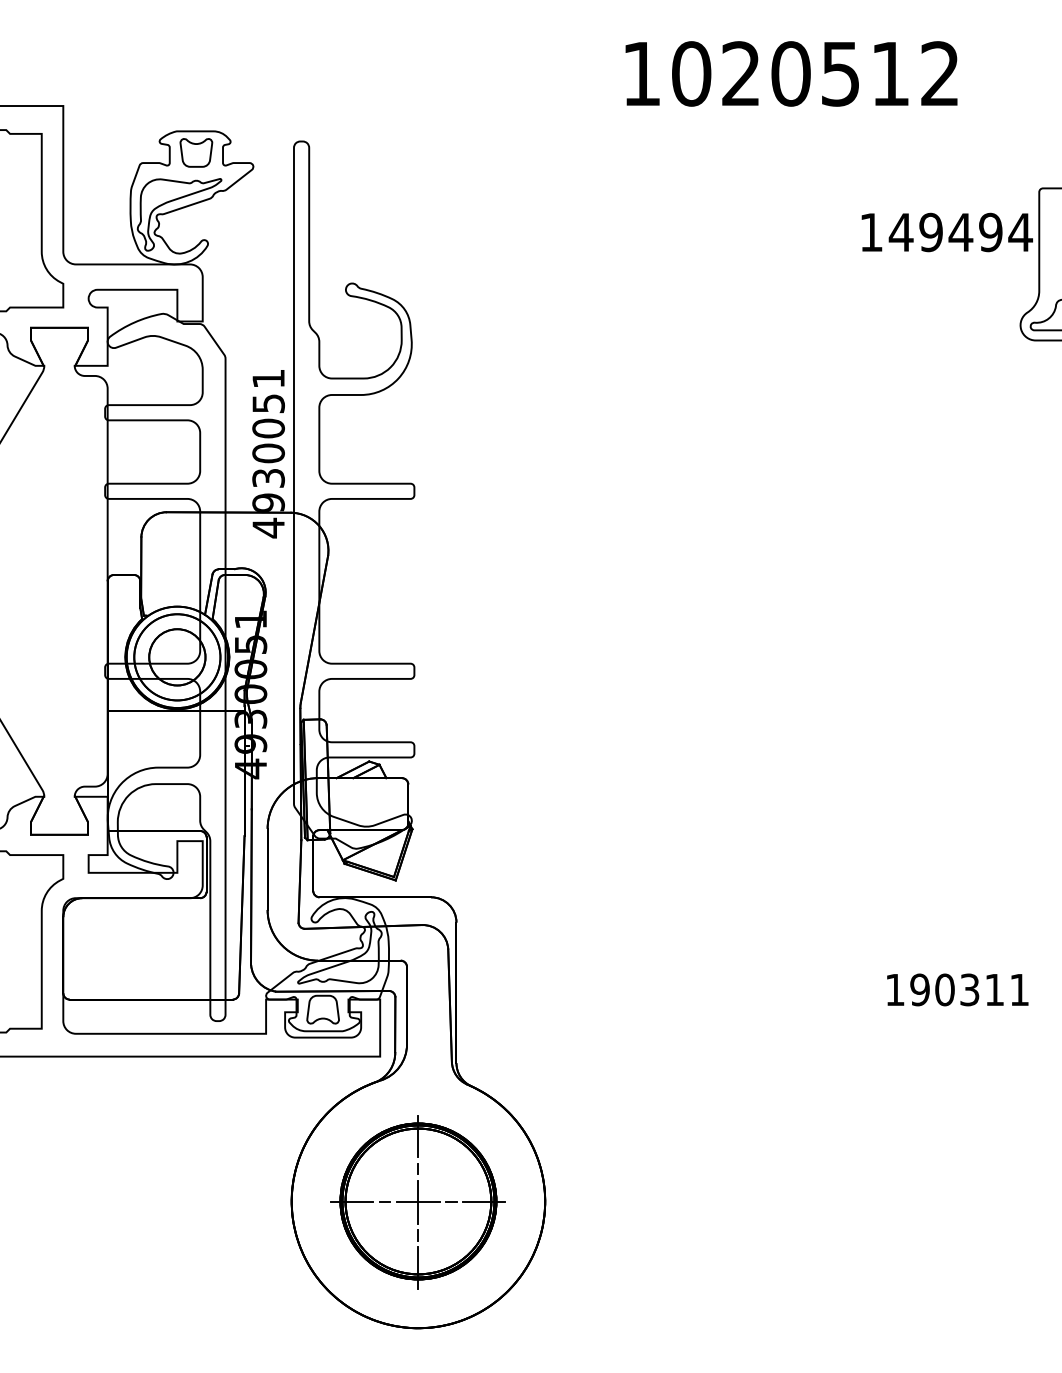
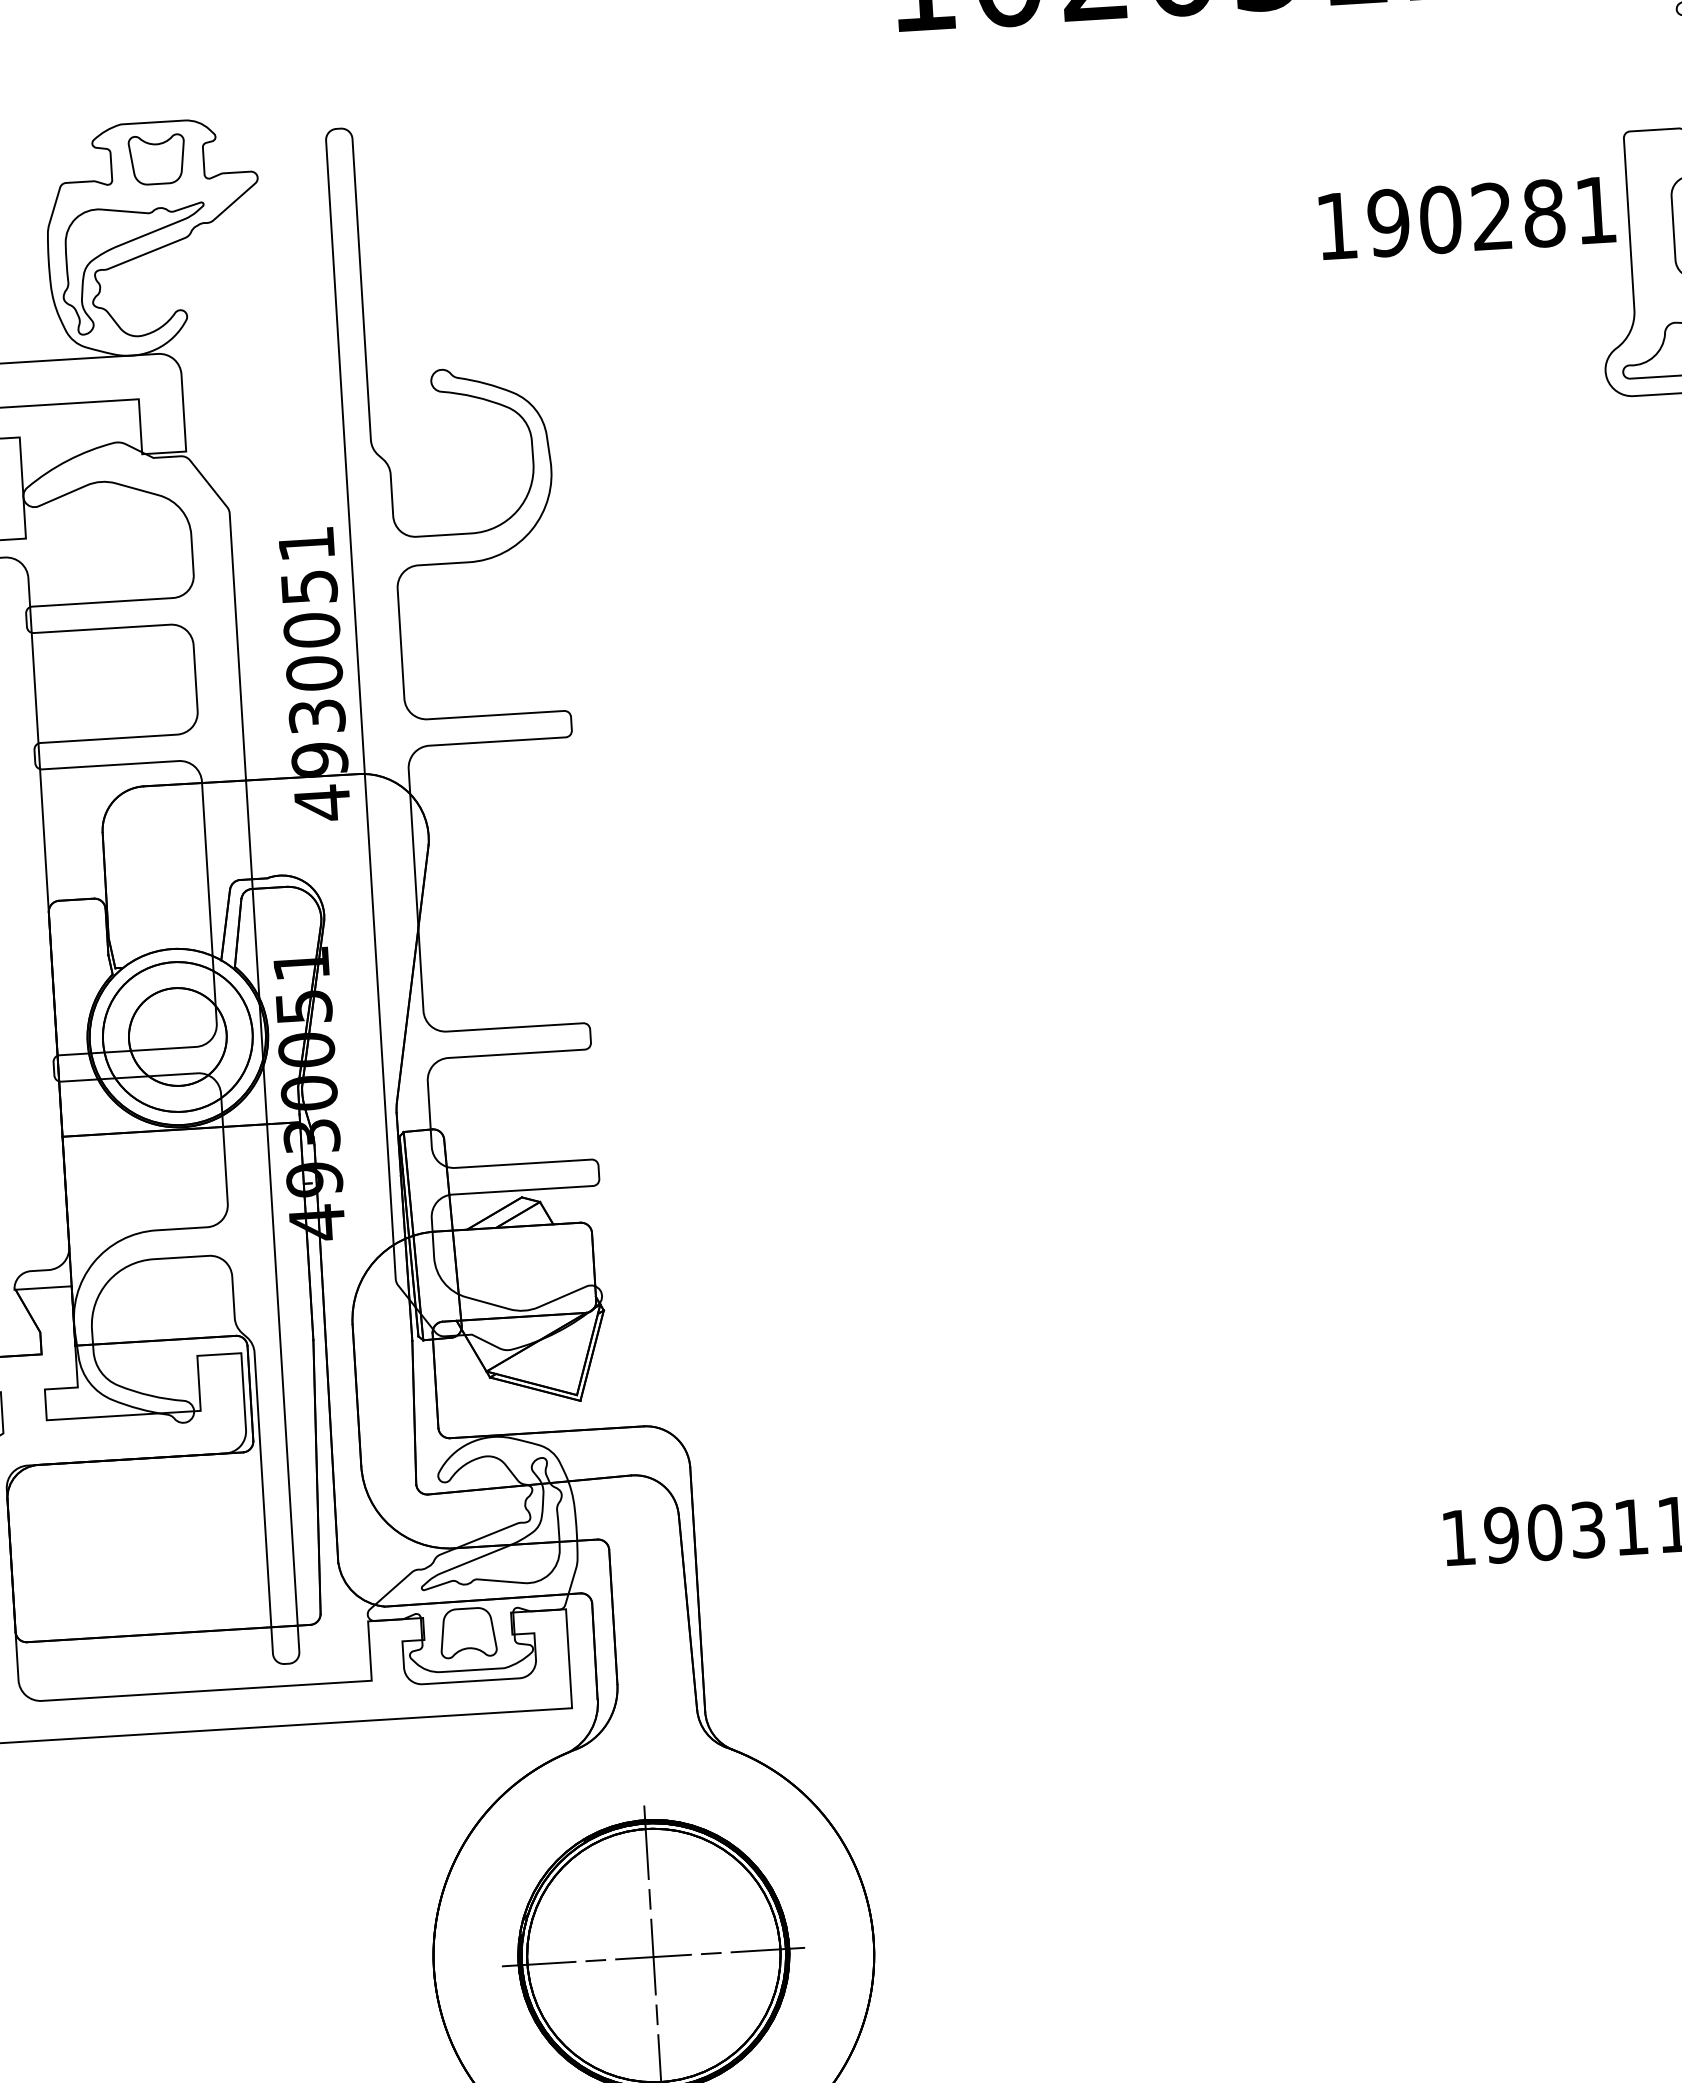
text: (960, 232) -> (1491, 216), 149494 -> 190281

